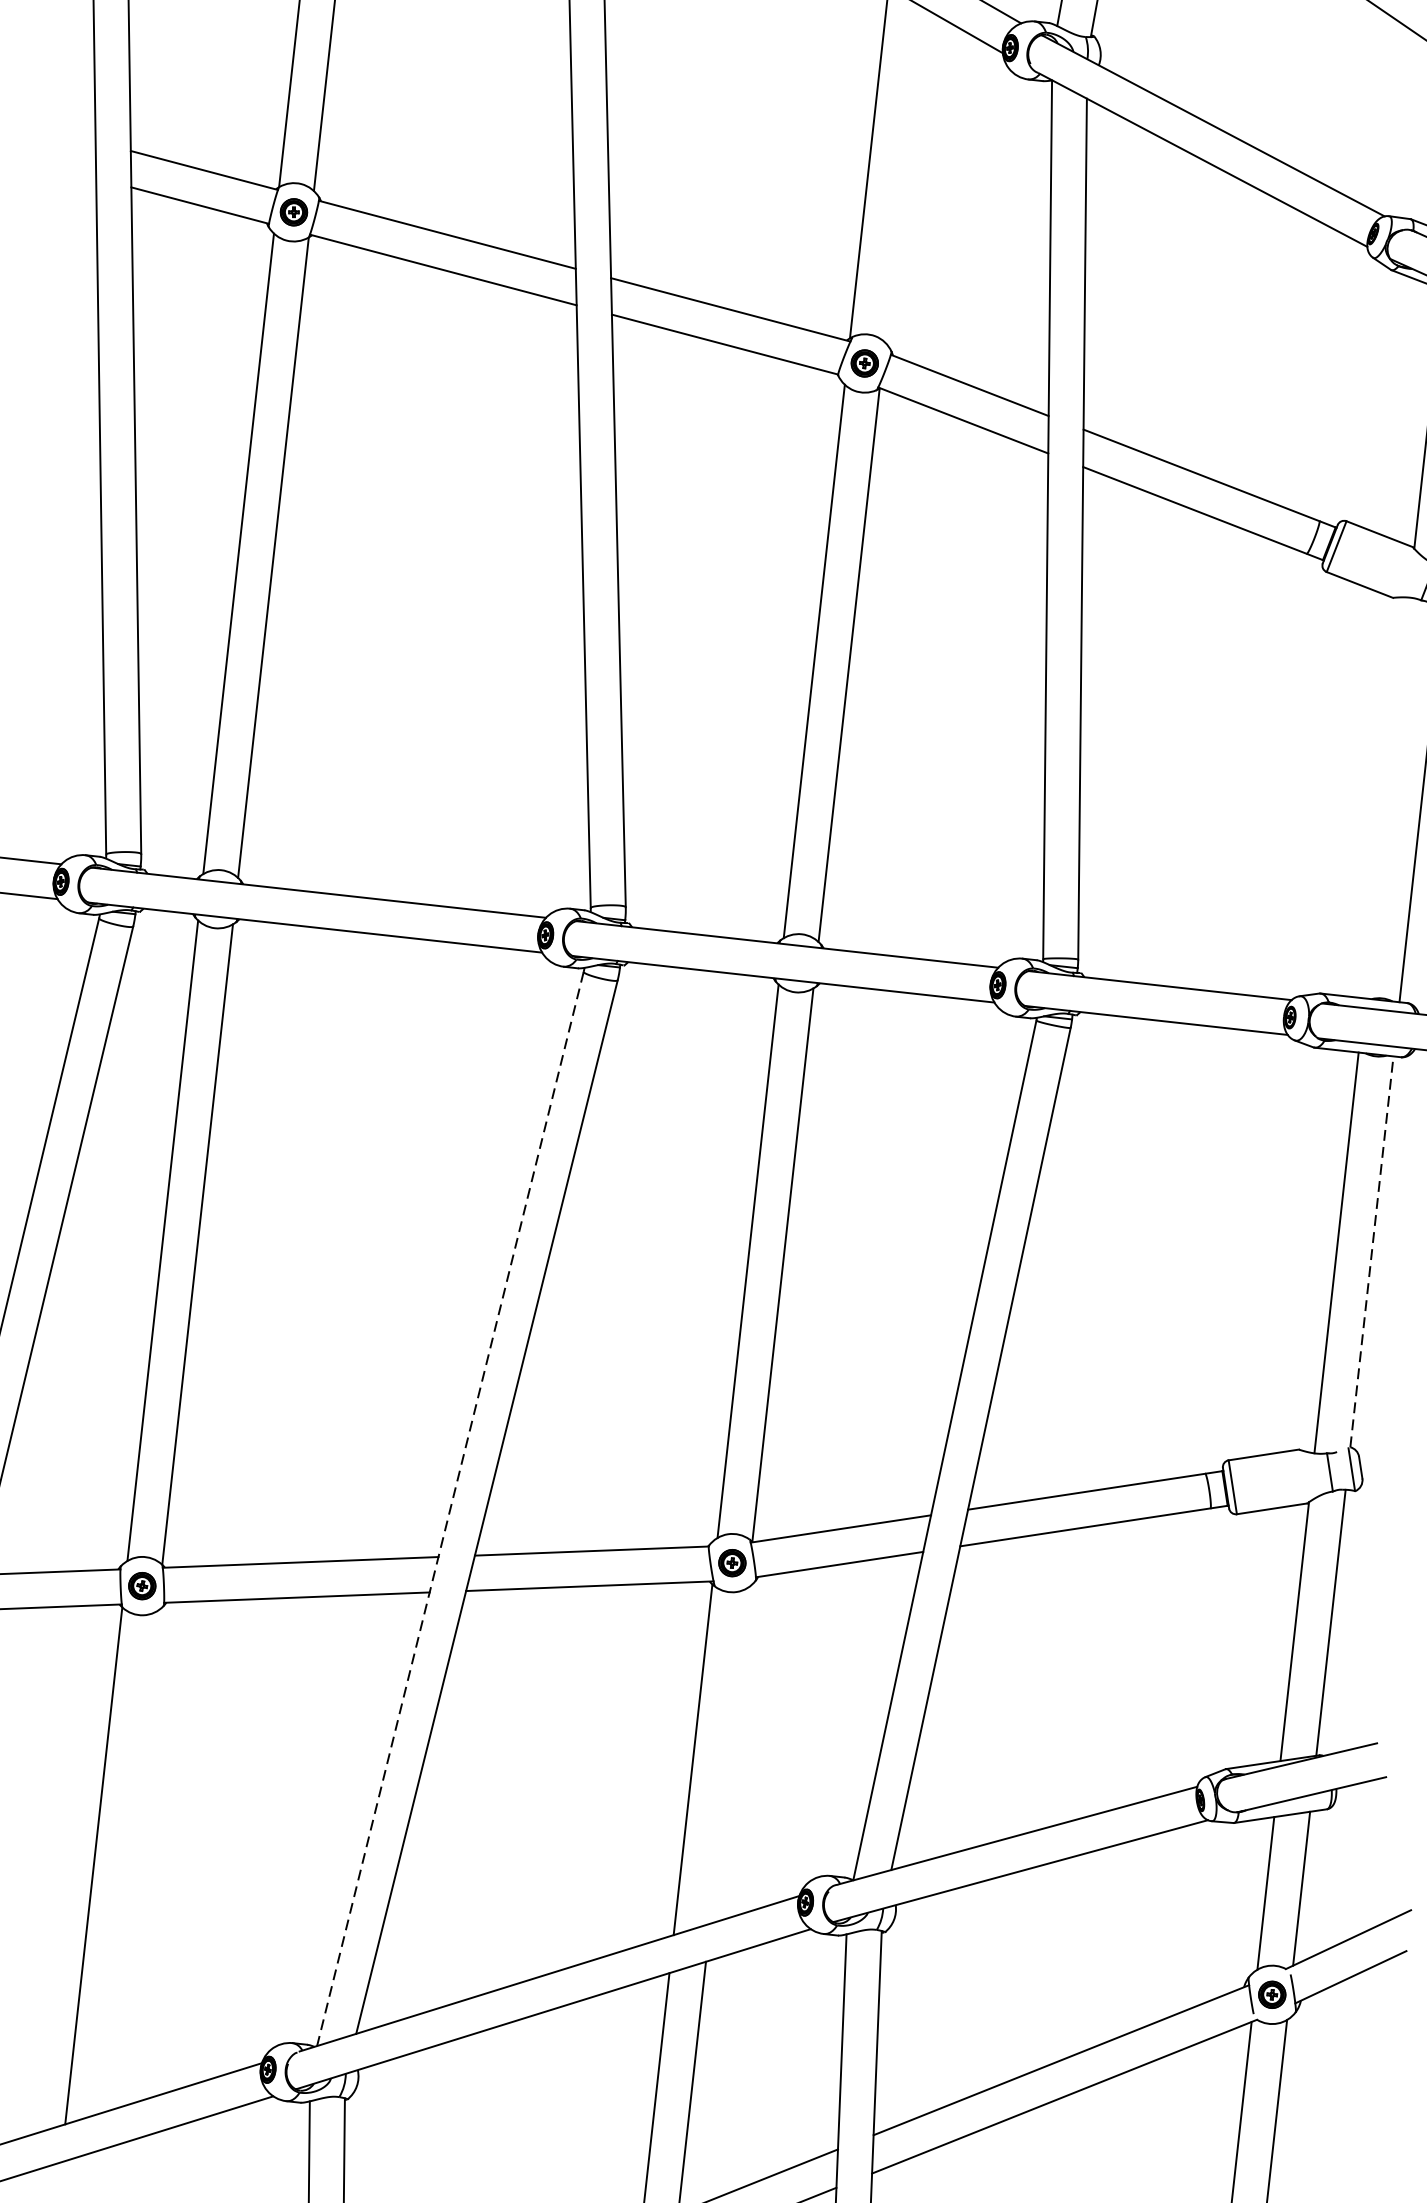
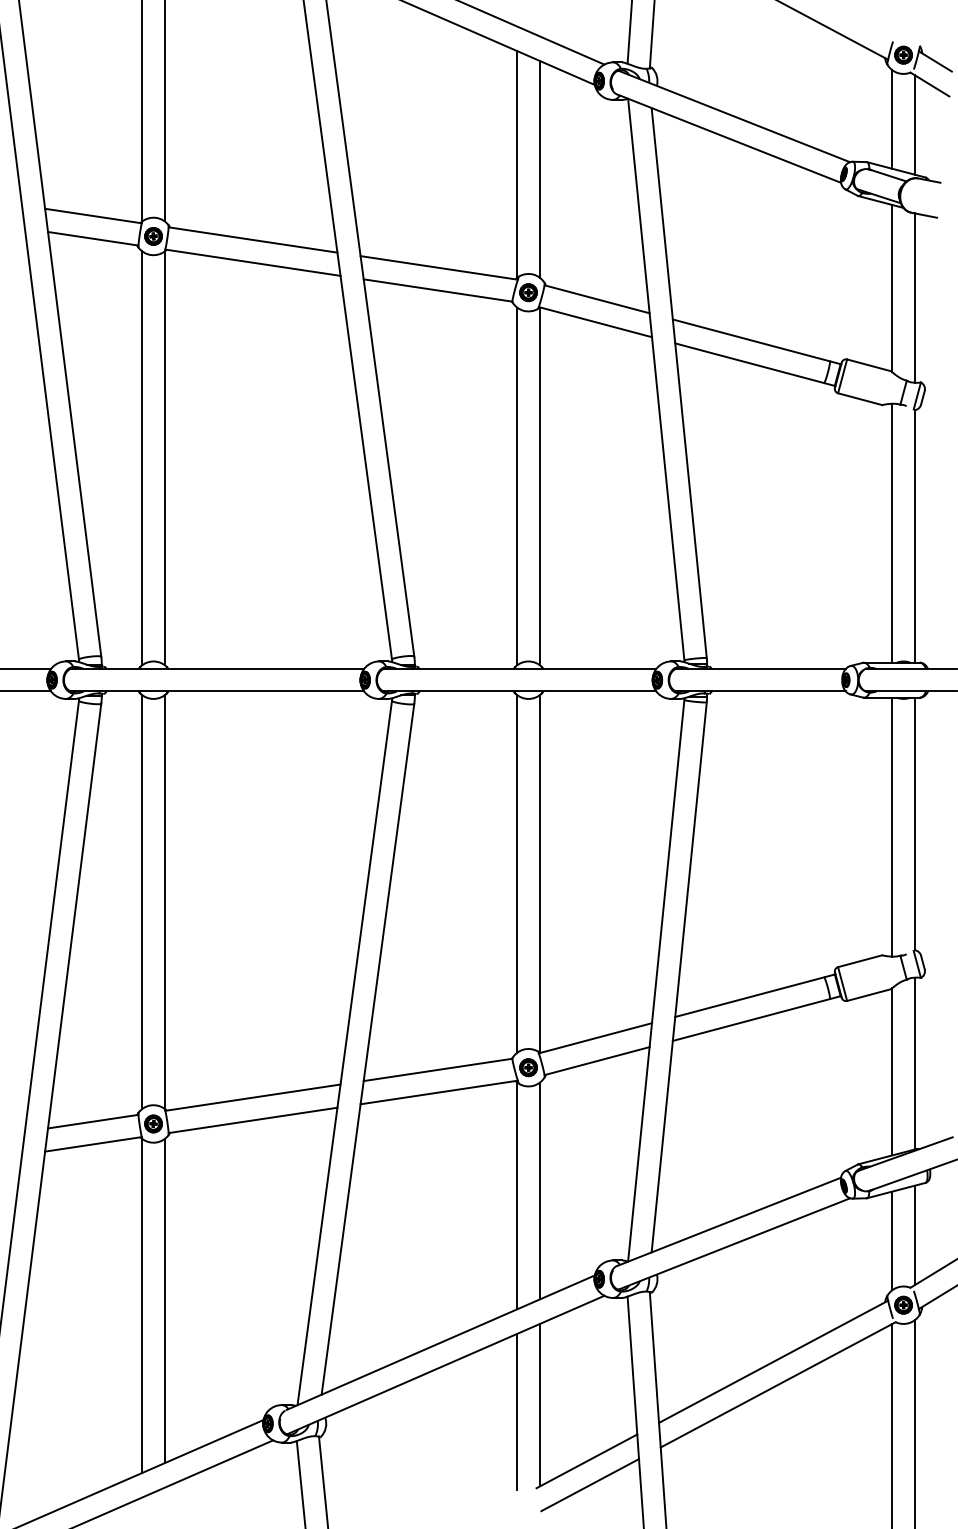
line: (902, 173) -> (539, 168), added
line: (1387, 796) -> (892, 532), added
line: (1371, 1251) -> (914, 823), dashed -> solid
line: (449, 1509) -> (344, 1053), dashed -> solid
line: (728, 1755) -> (539, 1190), added
line: (129, 1861) -> (164, 1300), added

